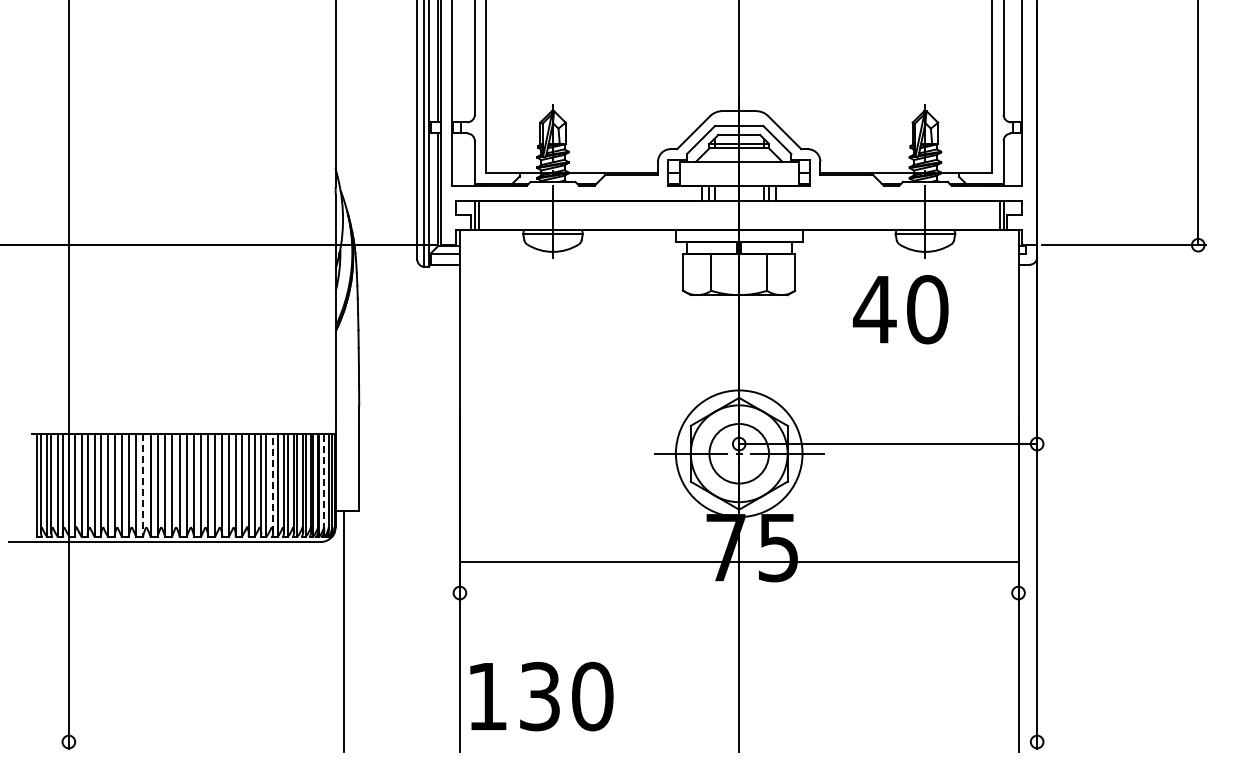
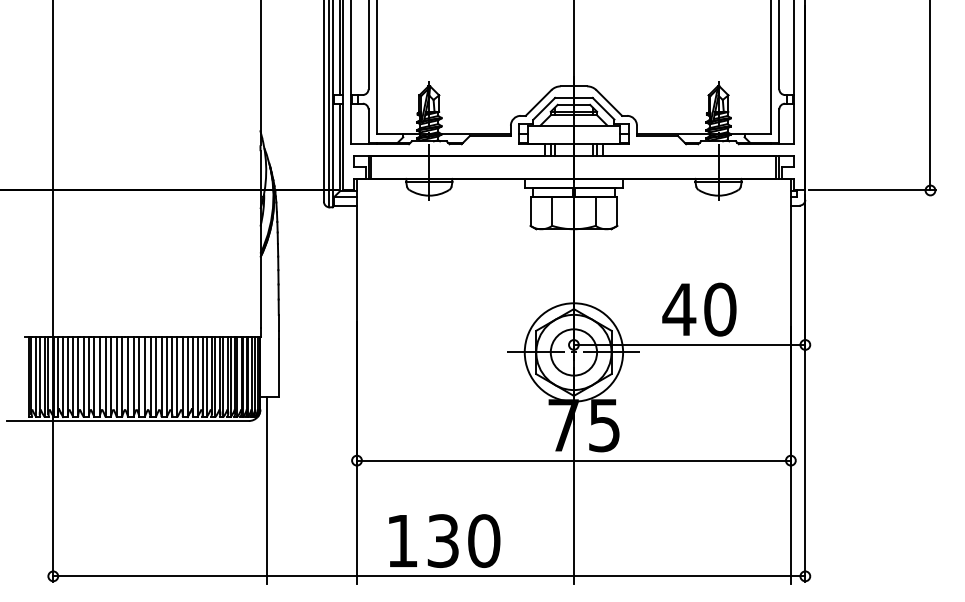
text: (900, 309) -> (699, 309), moved
line: (324, 481) -> (251, 374), dashed -> solid
line: (273, 483) -> (212, 375), dashed -> solid
line: (143, 486) -> (111, 377), dashed -> solid
line: (738, 562) -> (573, 461), moved
text: (541, 696) -> (444, 541), moved
line: (552, 742) -> (428, 576), added

